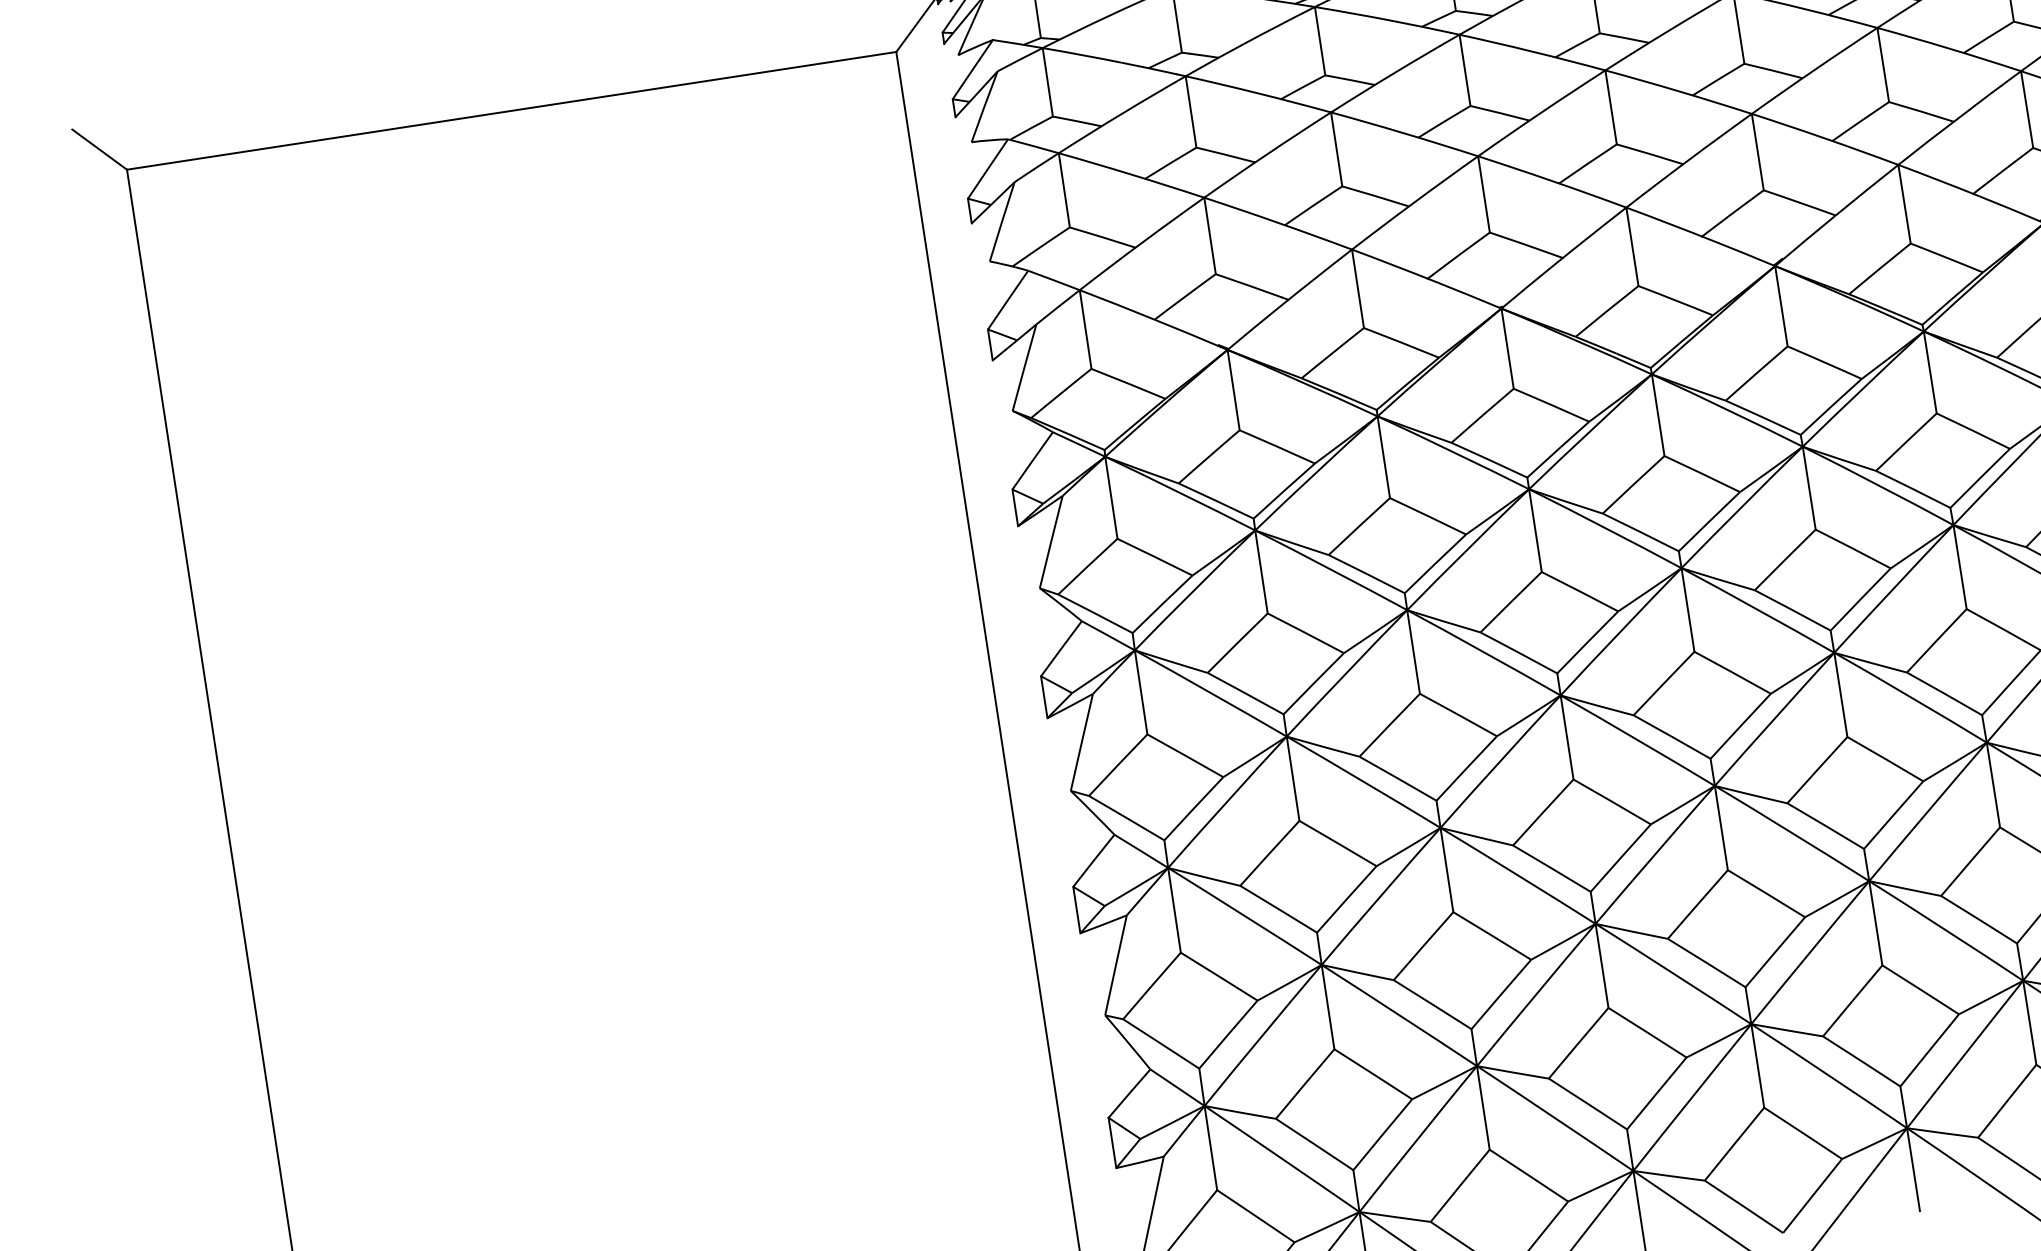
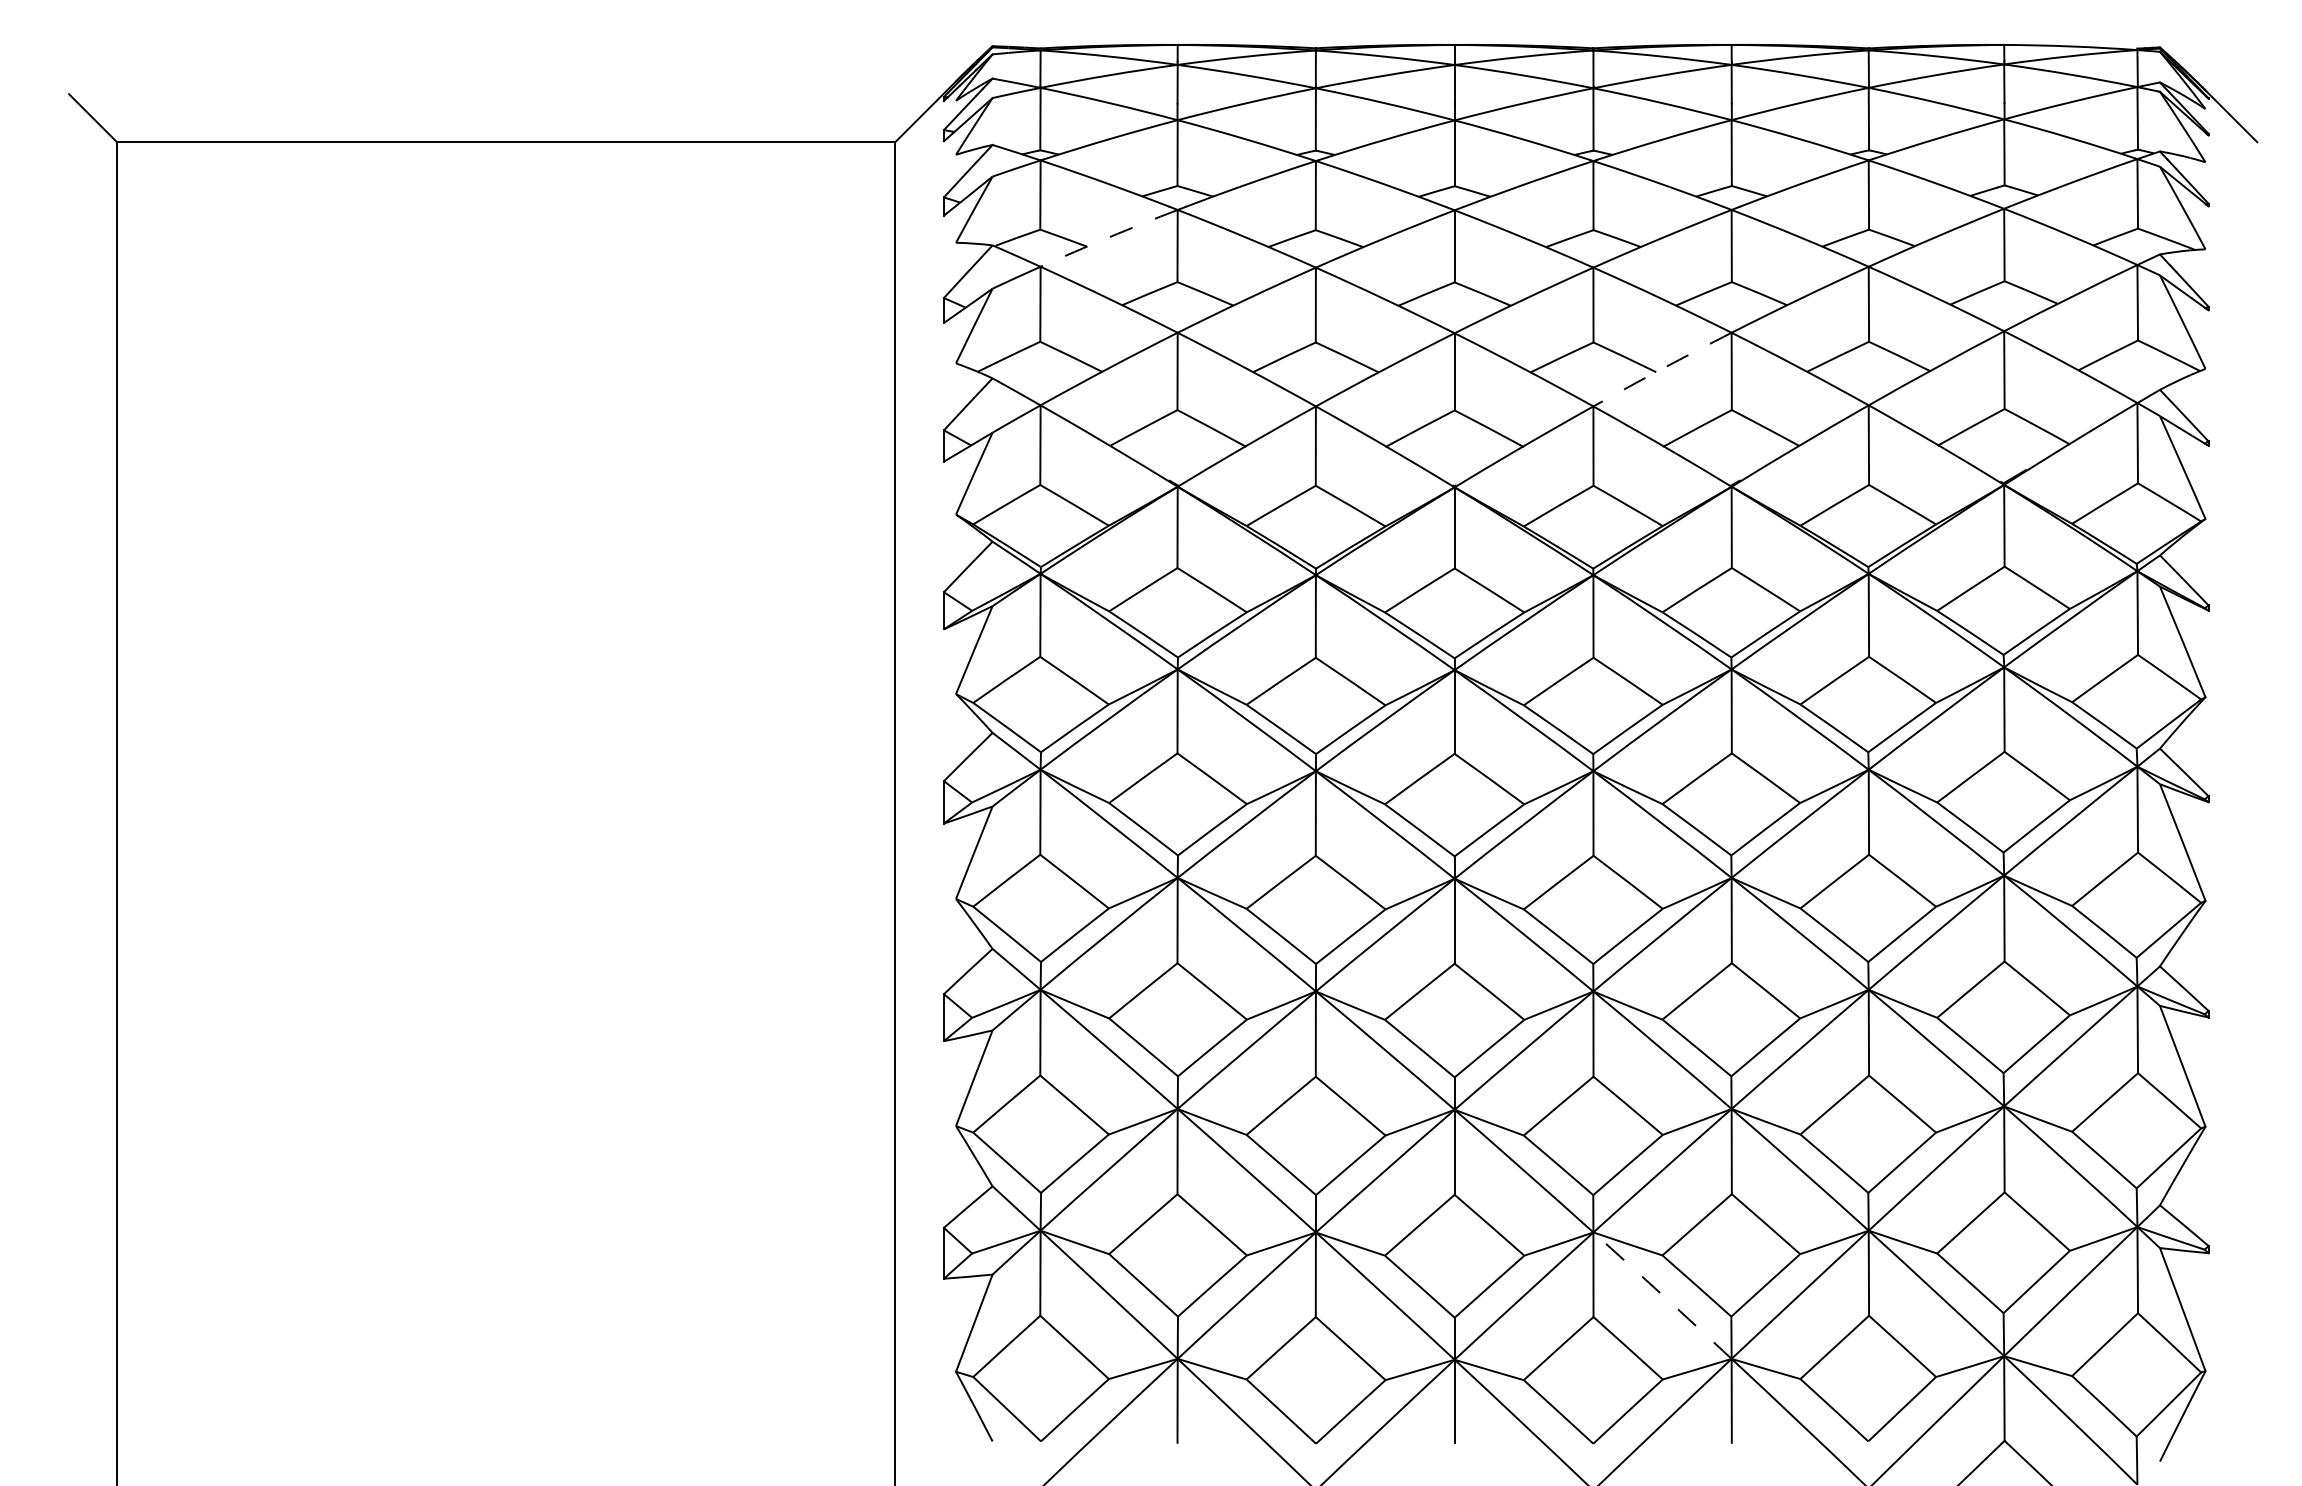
arc: (1121, 113) -> (1108, 237), solid -> dashed
arc: (1688, 159) -> (1662, 368), solid -> dashed
arc: (1829, 1076) -> (1662, 1295), solid -> dashed

